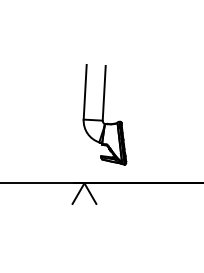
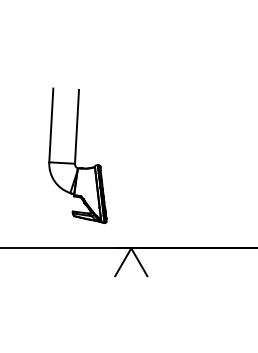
part: (104, 114) -> (77, 155), moved

